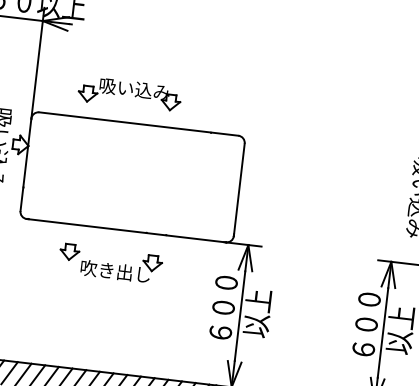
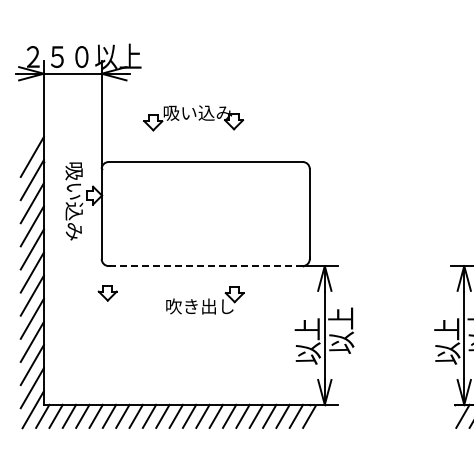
part: (129, 94) -> (193, 118), moved
line: (126, 231) -> (205, 266), solid -> dashed
part: (69, 252) -> (107, 293), moved
text: (222, 310) -> (307, 331), ６００ -> 以上
text: (366, 326) -> (447, 331), ６００ -> 以上

